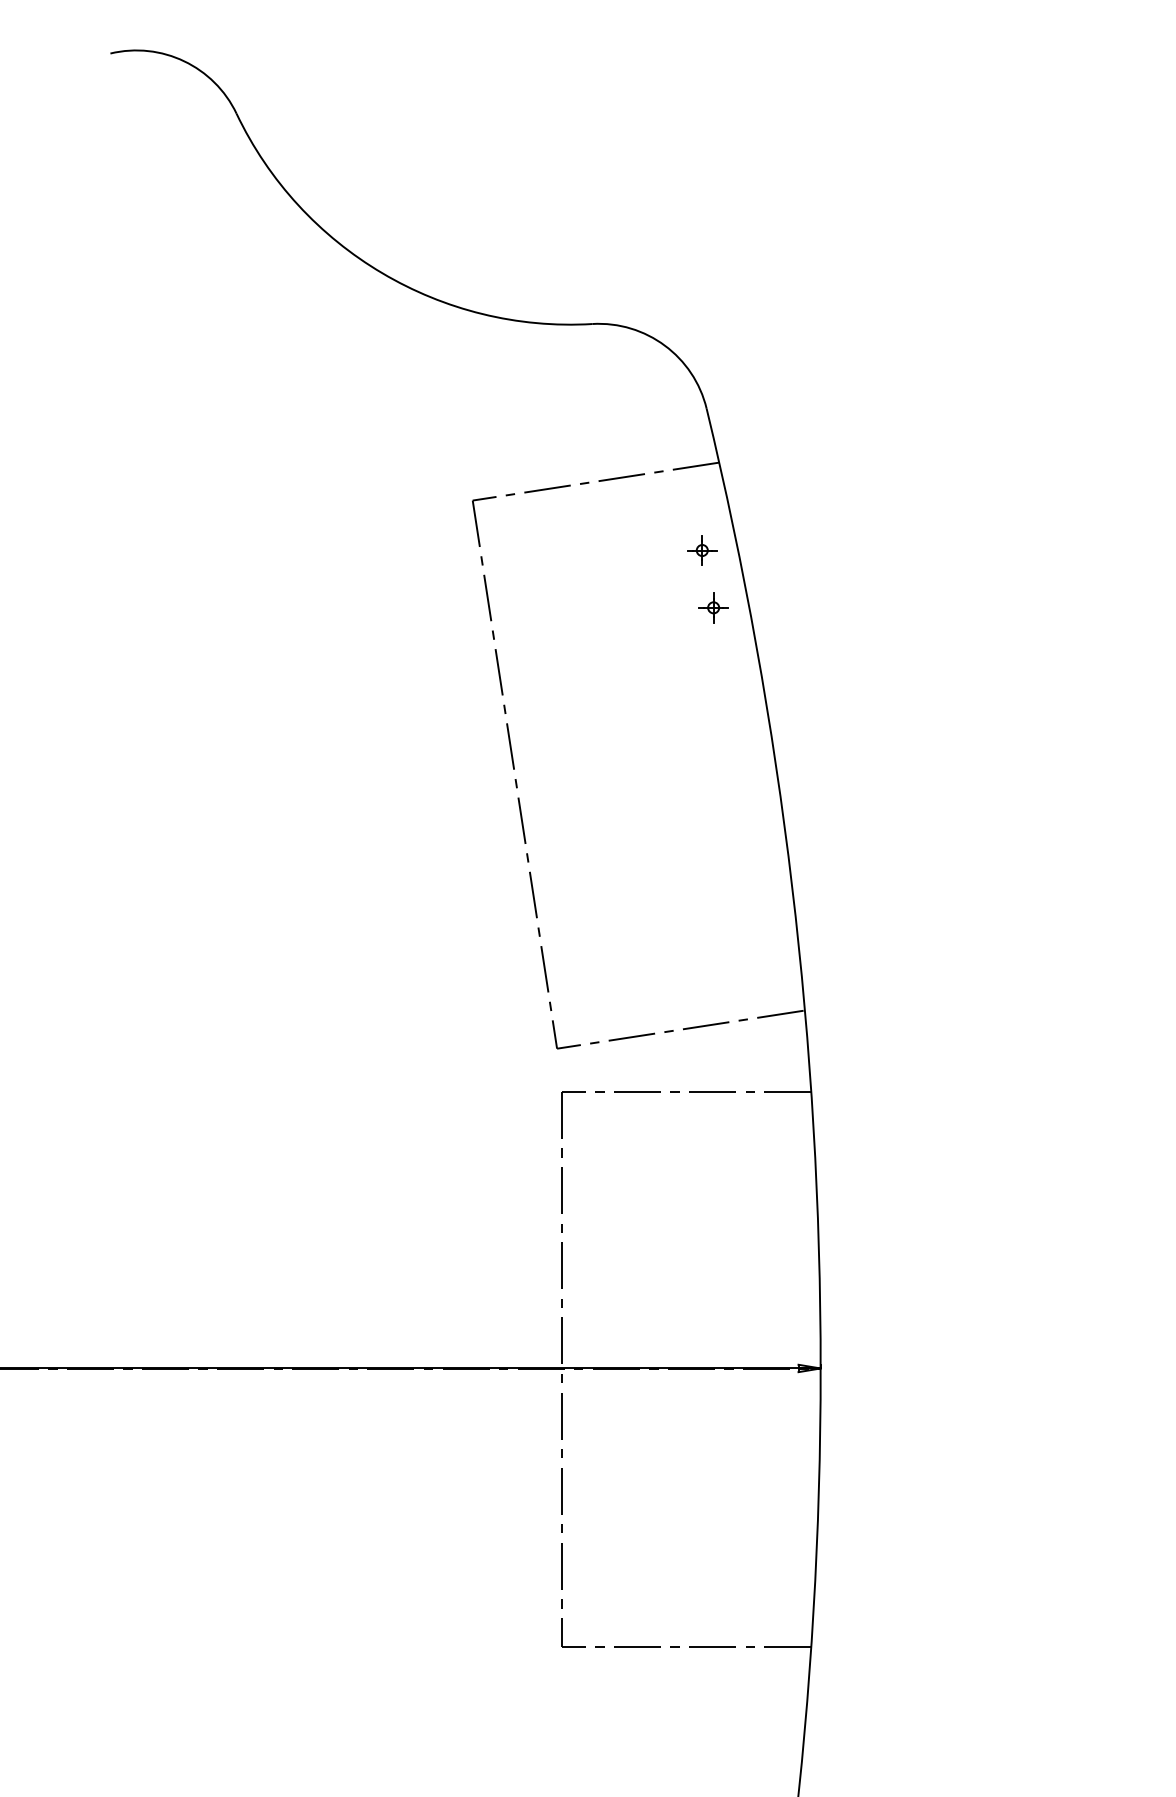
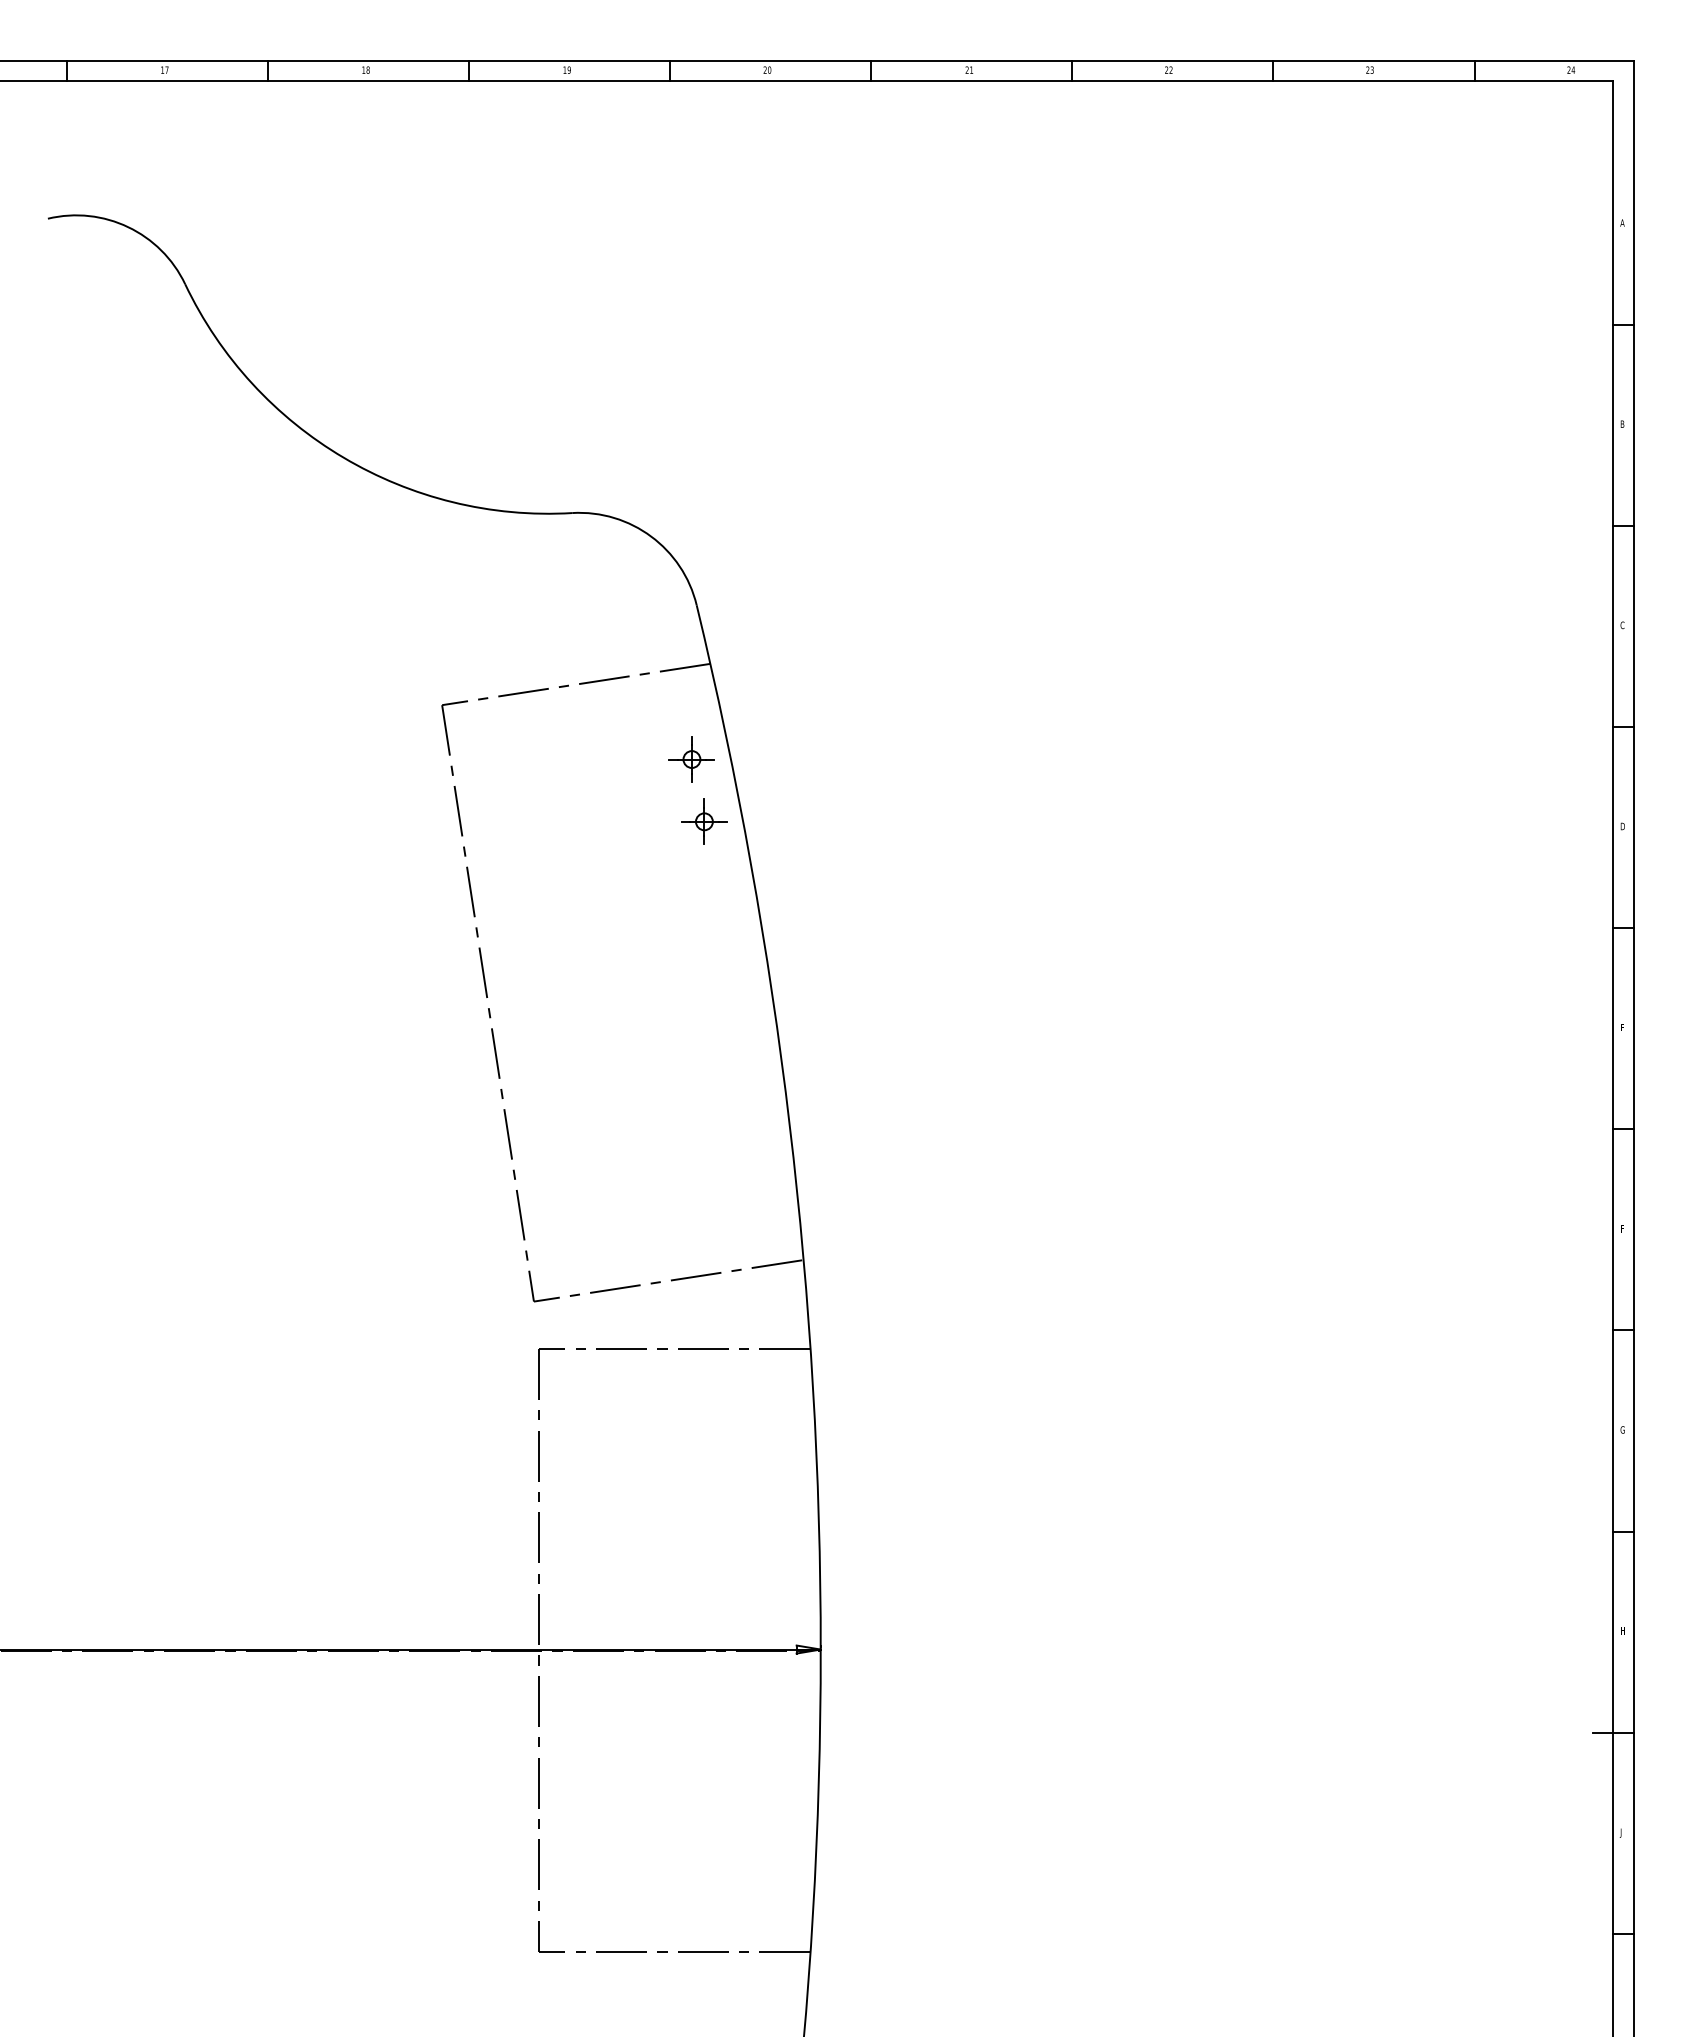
part: (701, 550) -> (691, 759), size x1.4
part: (712, 607) -> (703, 821), size x1.4

